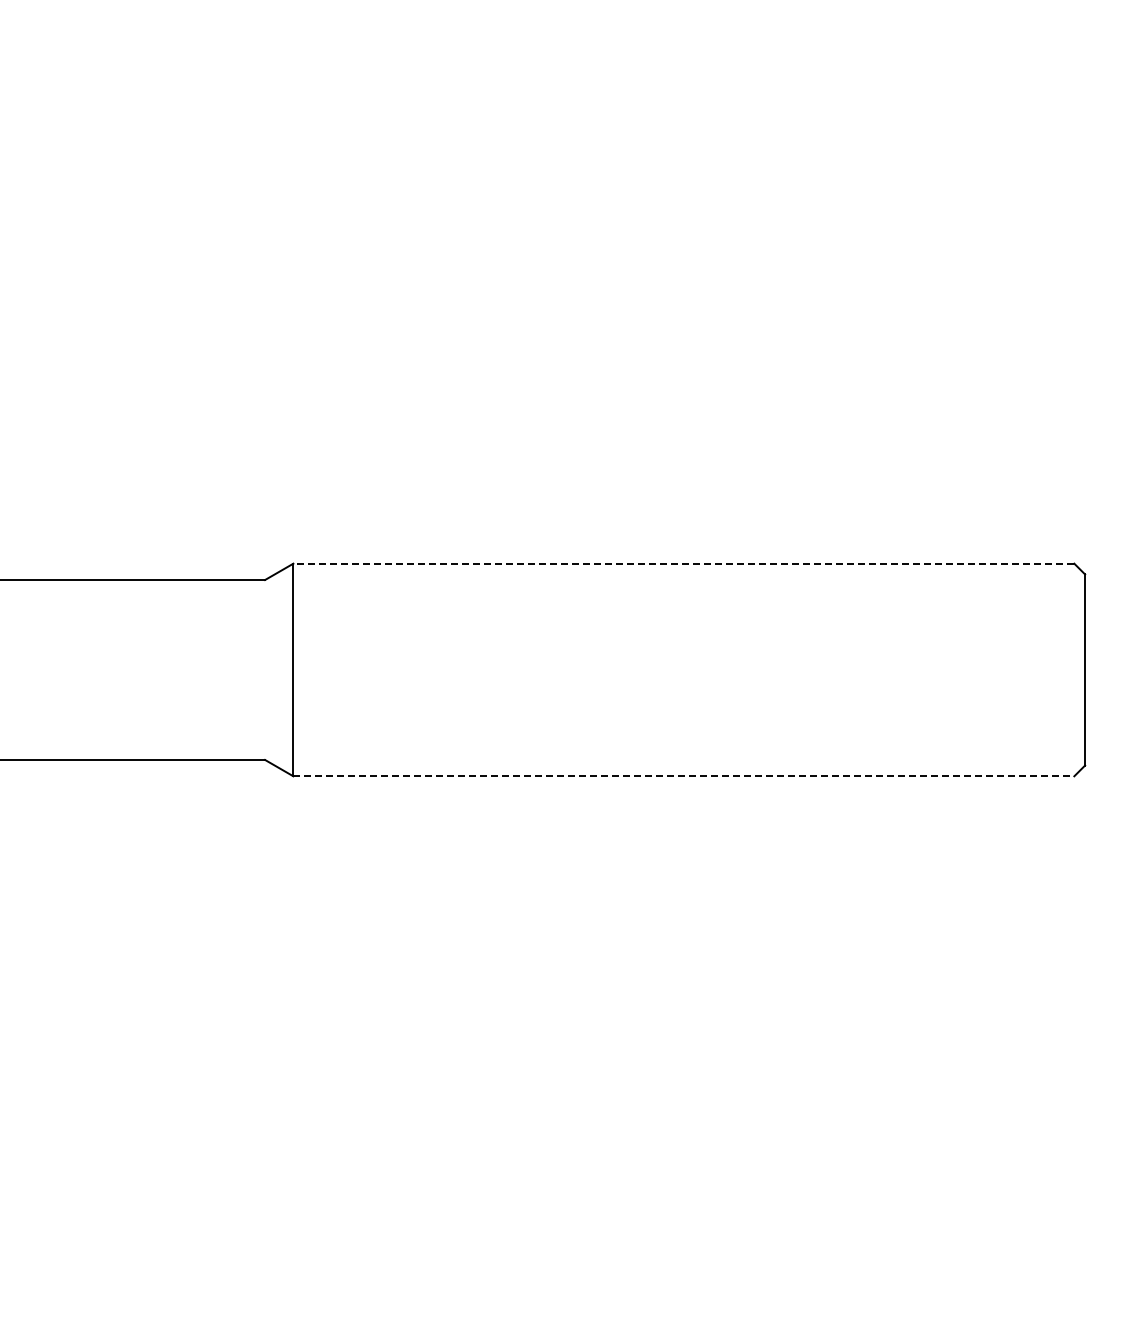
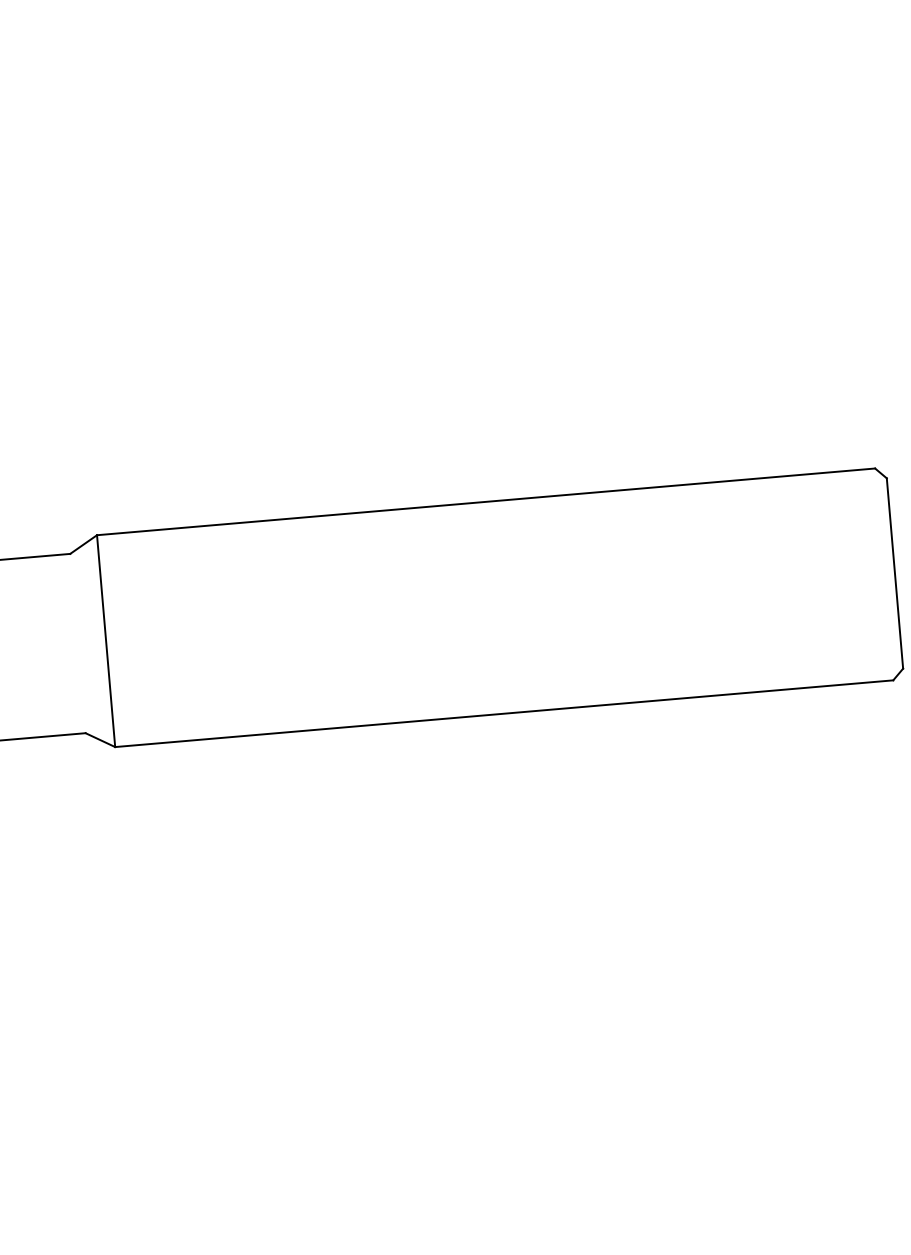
line: (683, 563) -> (485, 501), dashed -> solid
line: (684, 776) -> (504, 713), dashed -> solid

